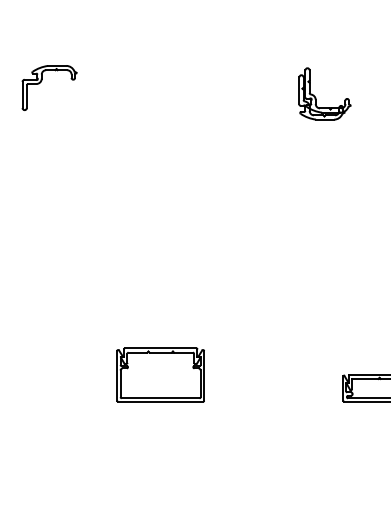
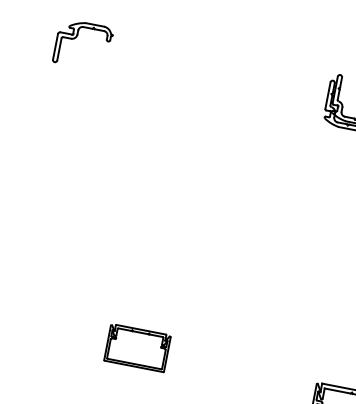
part: (160, 374) -> (137, 347), size x0.7

